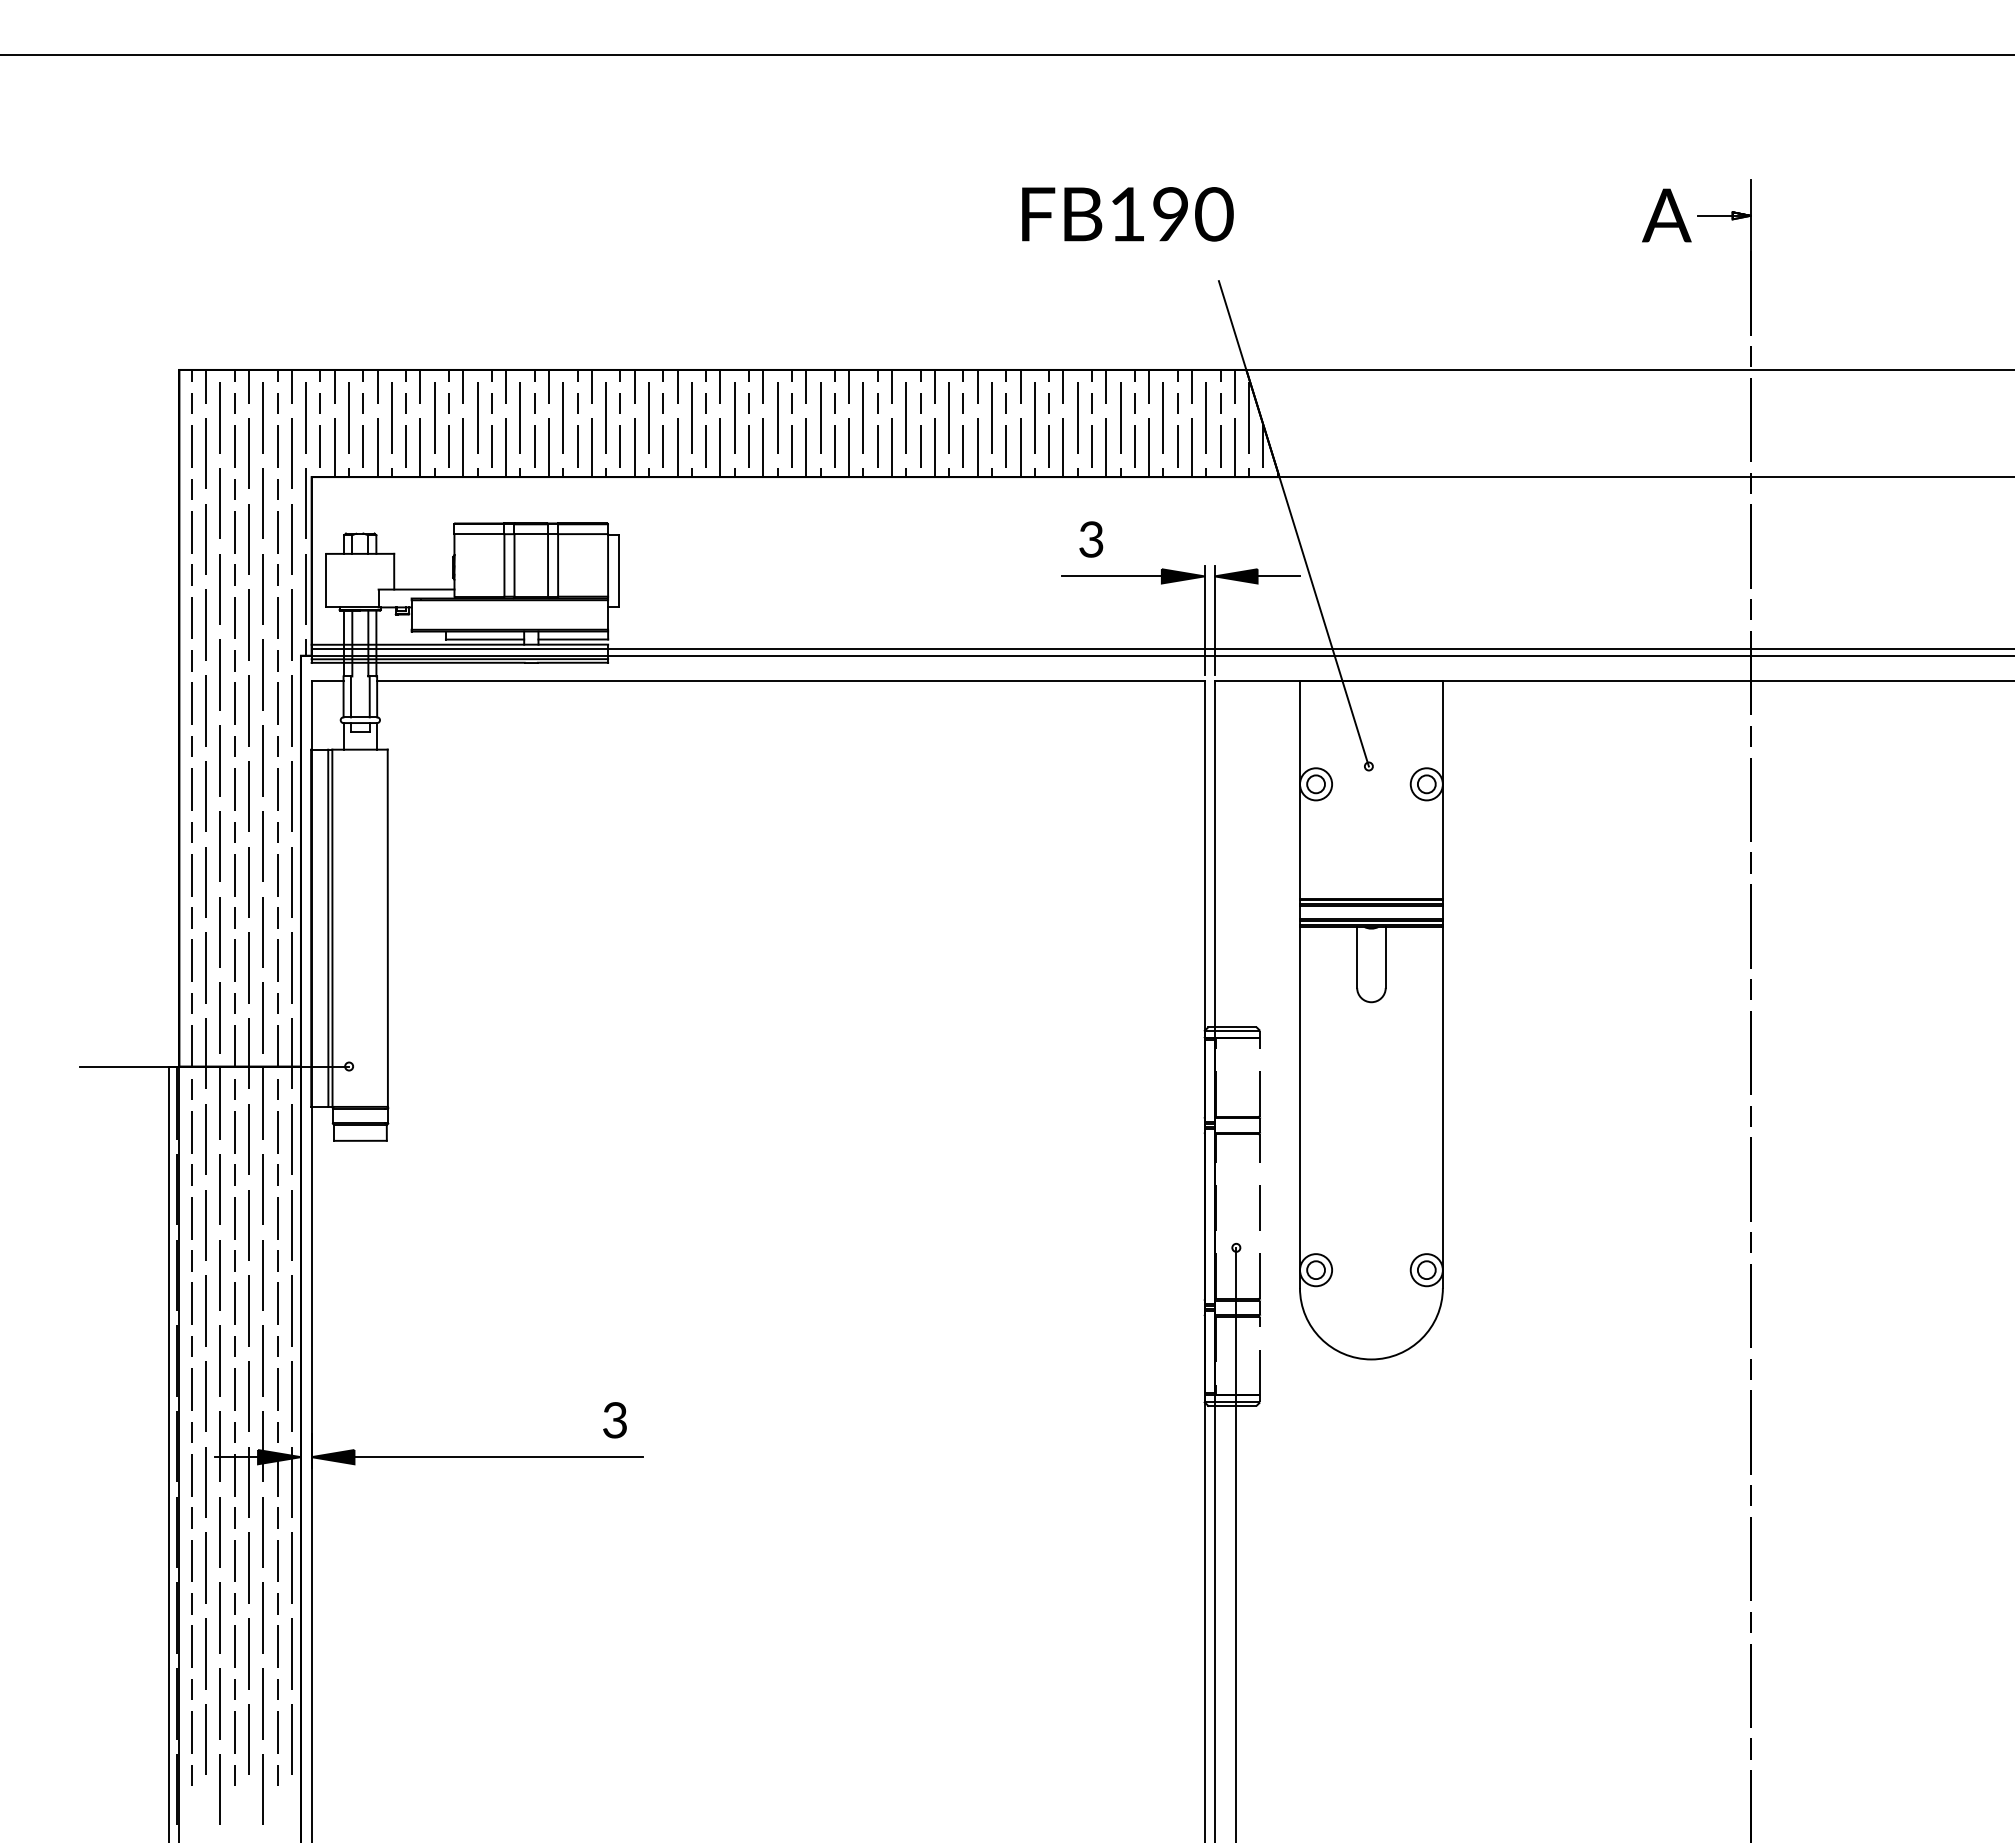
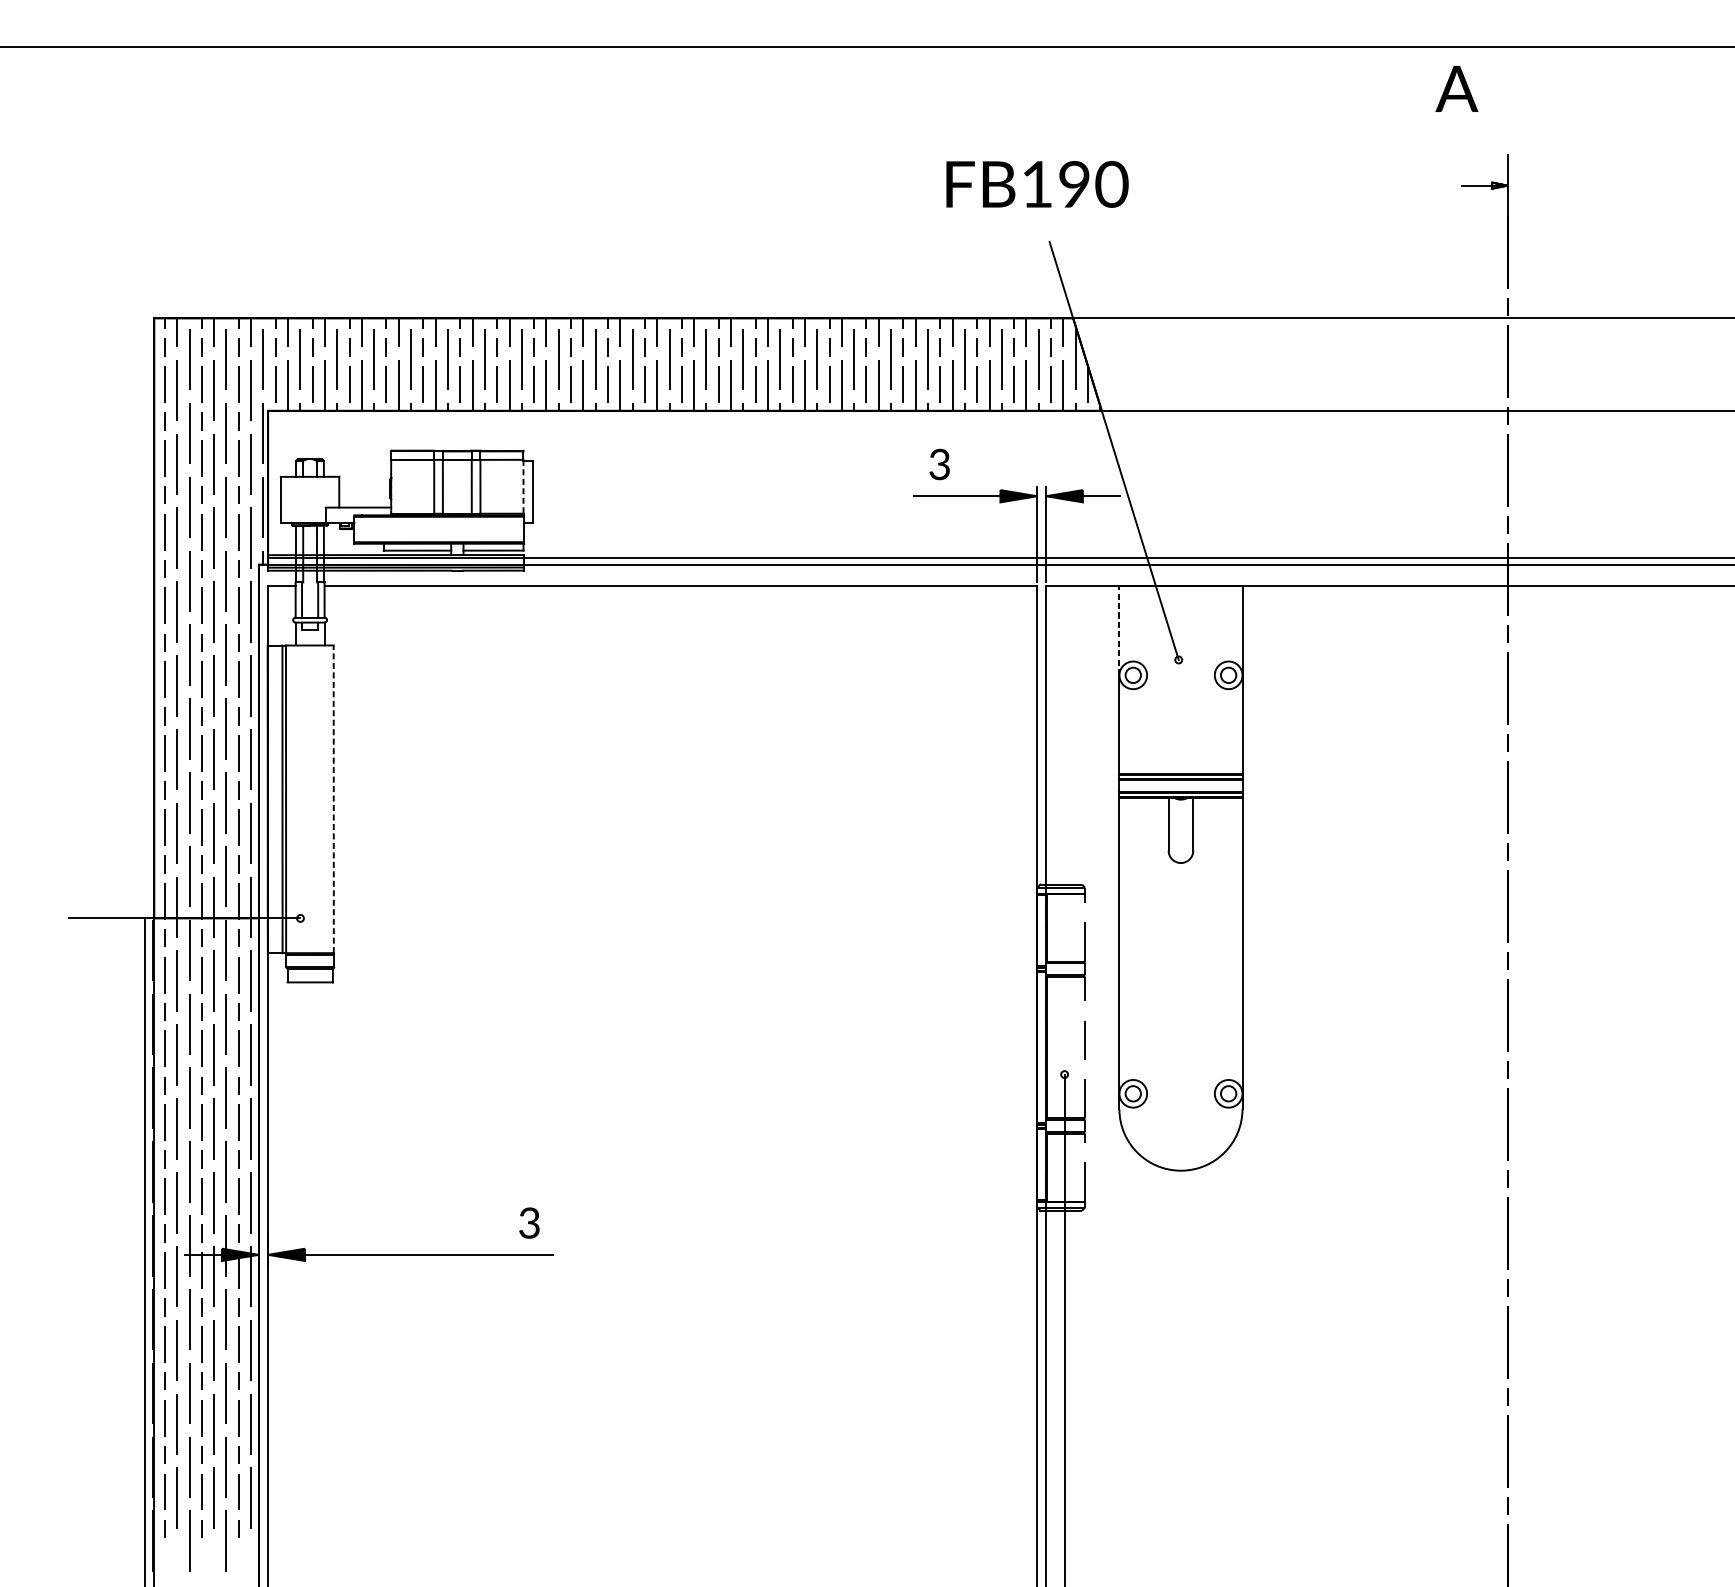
text: (1127, 214) -> (1037, 184), moved
text: (1666, 215) -> (1456, 88), moved
line: (608, 565) -> (523, 486), solid -> dashed
line: (1299, 732) -> (1118, 630), solid -> dashed
line: (387, 928) -> (333, 799), solid -> dashed

